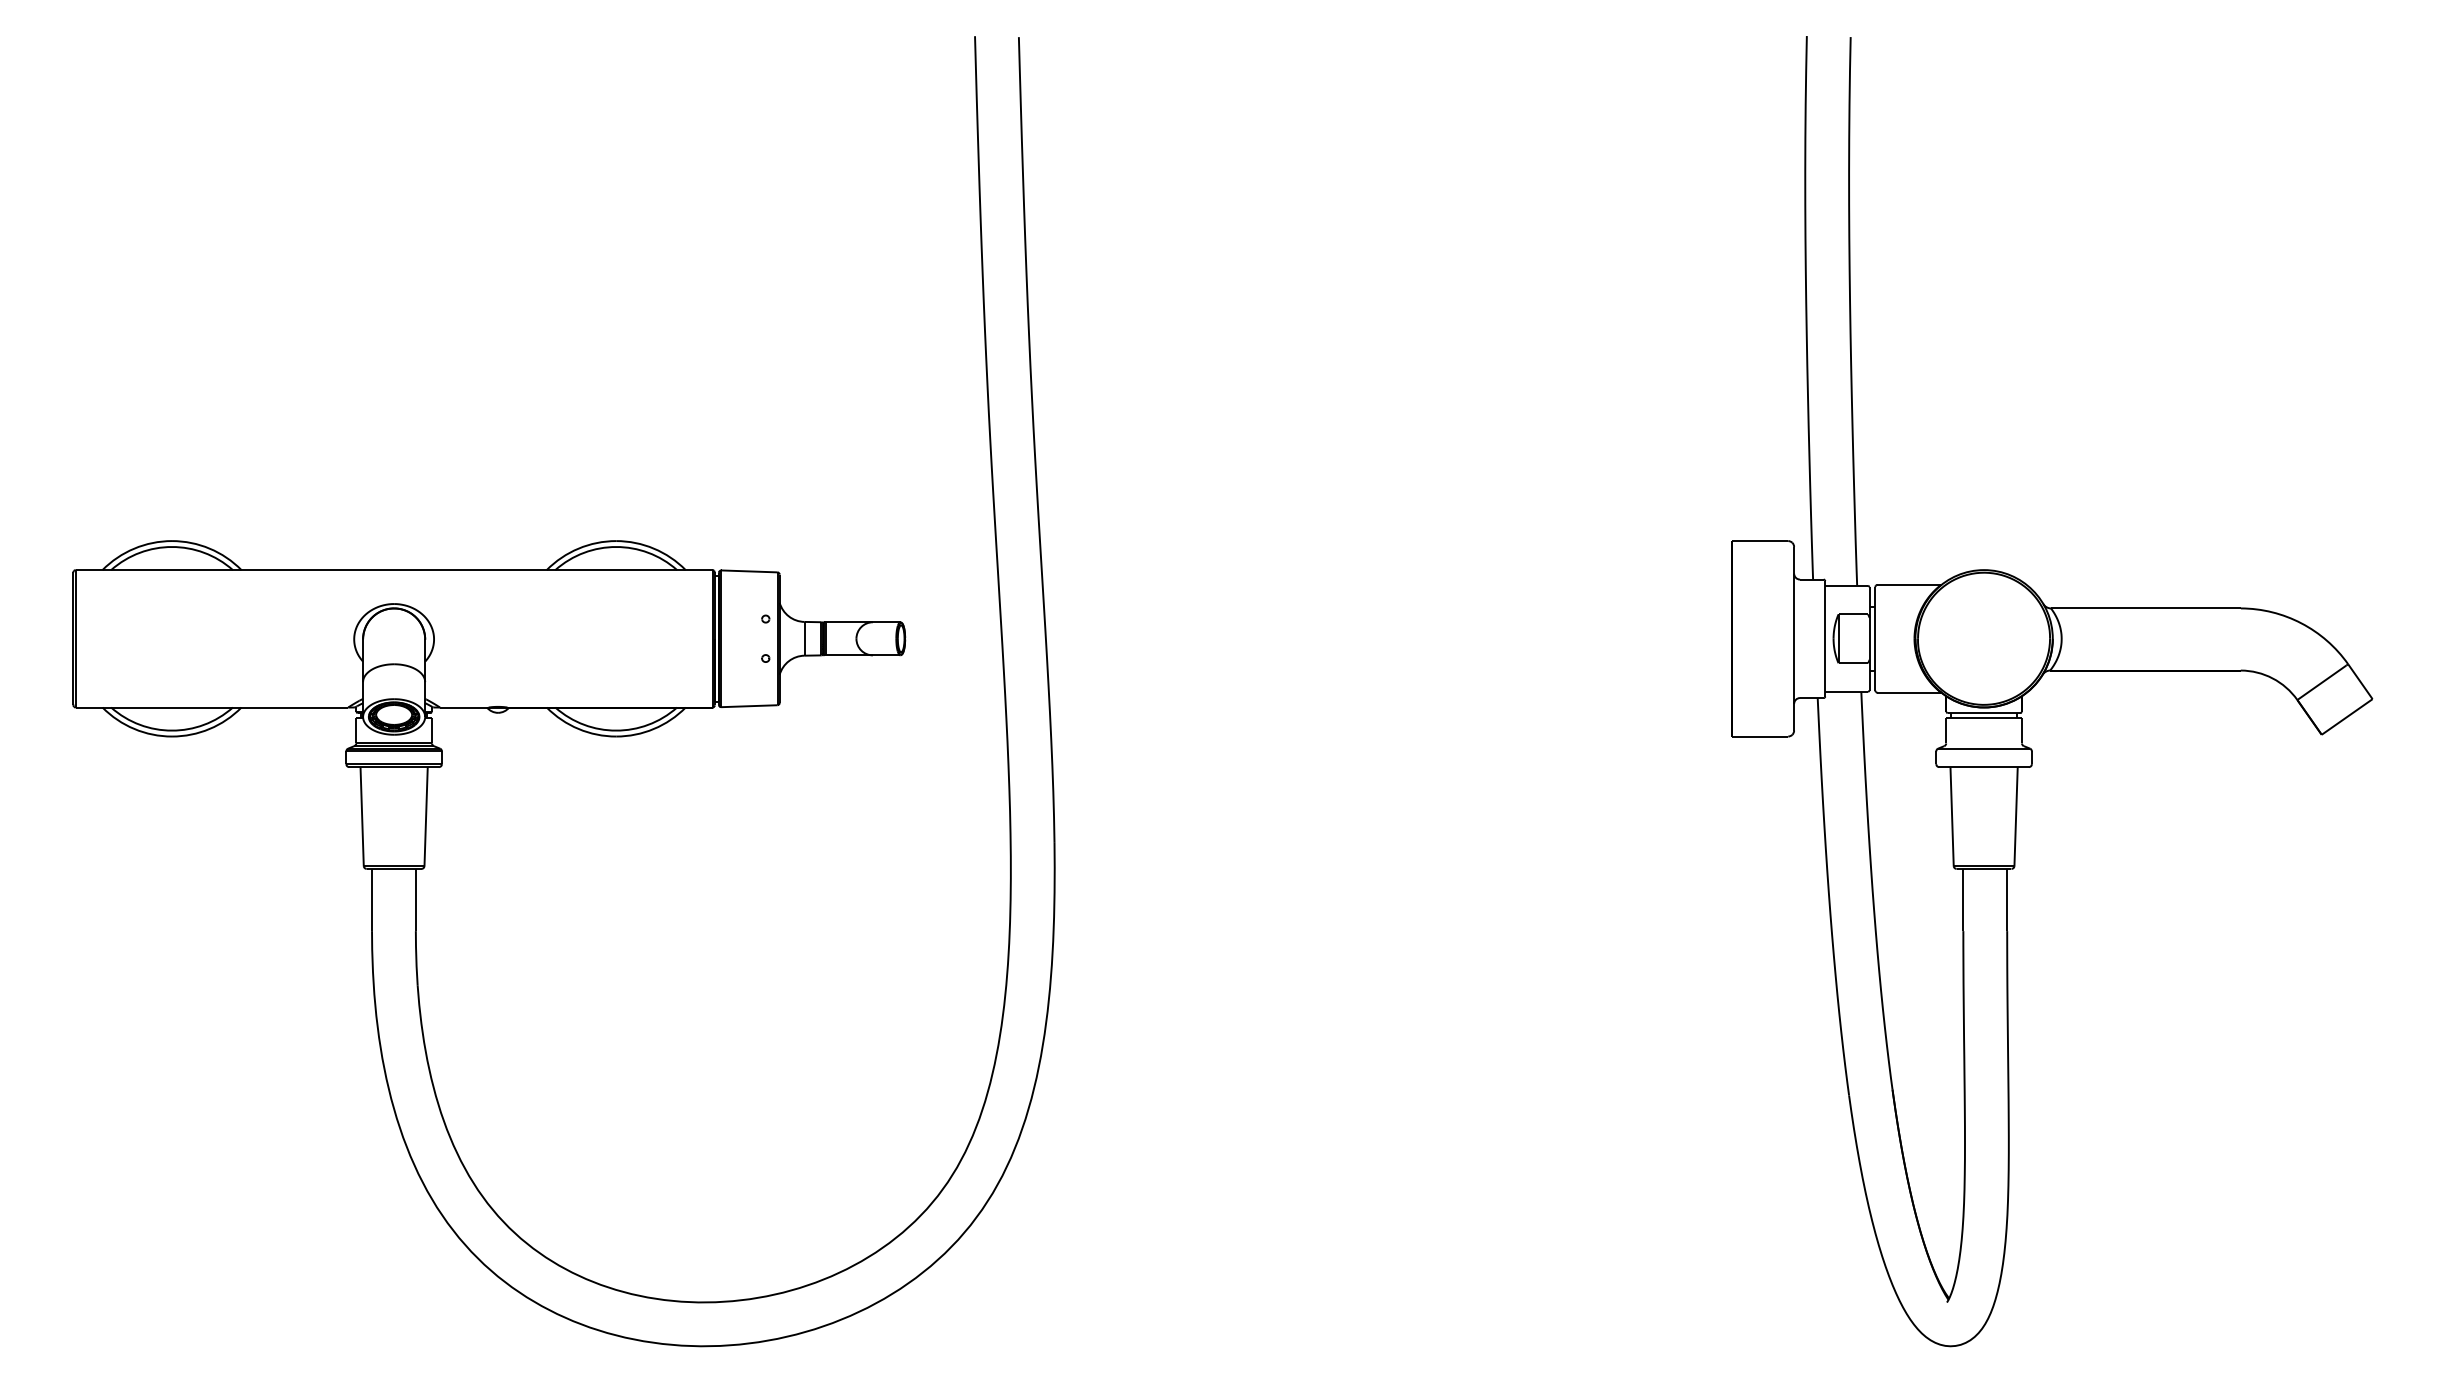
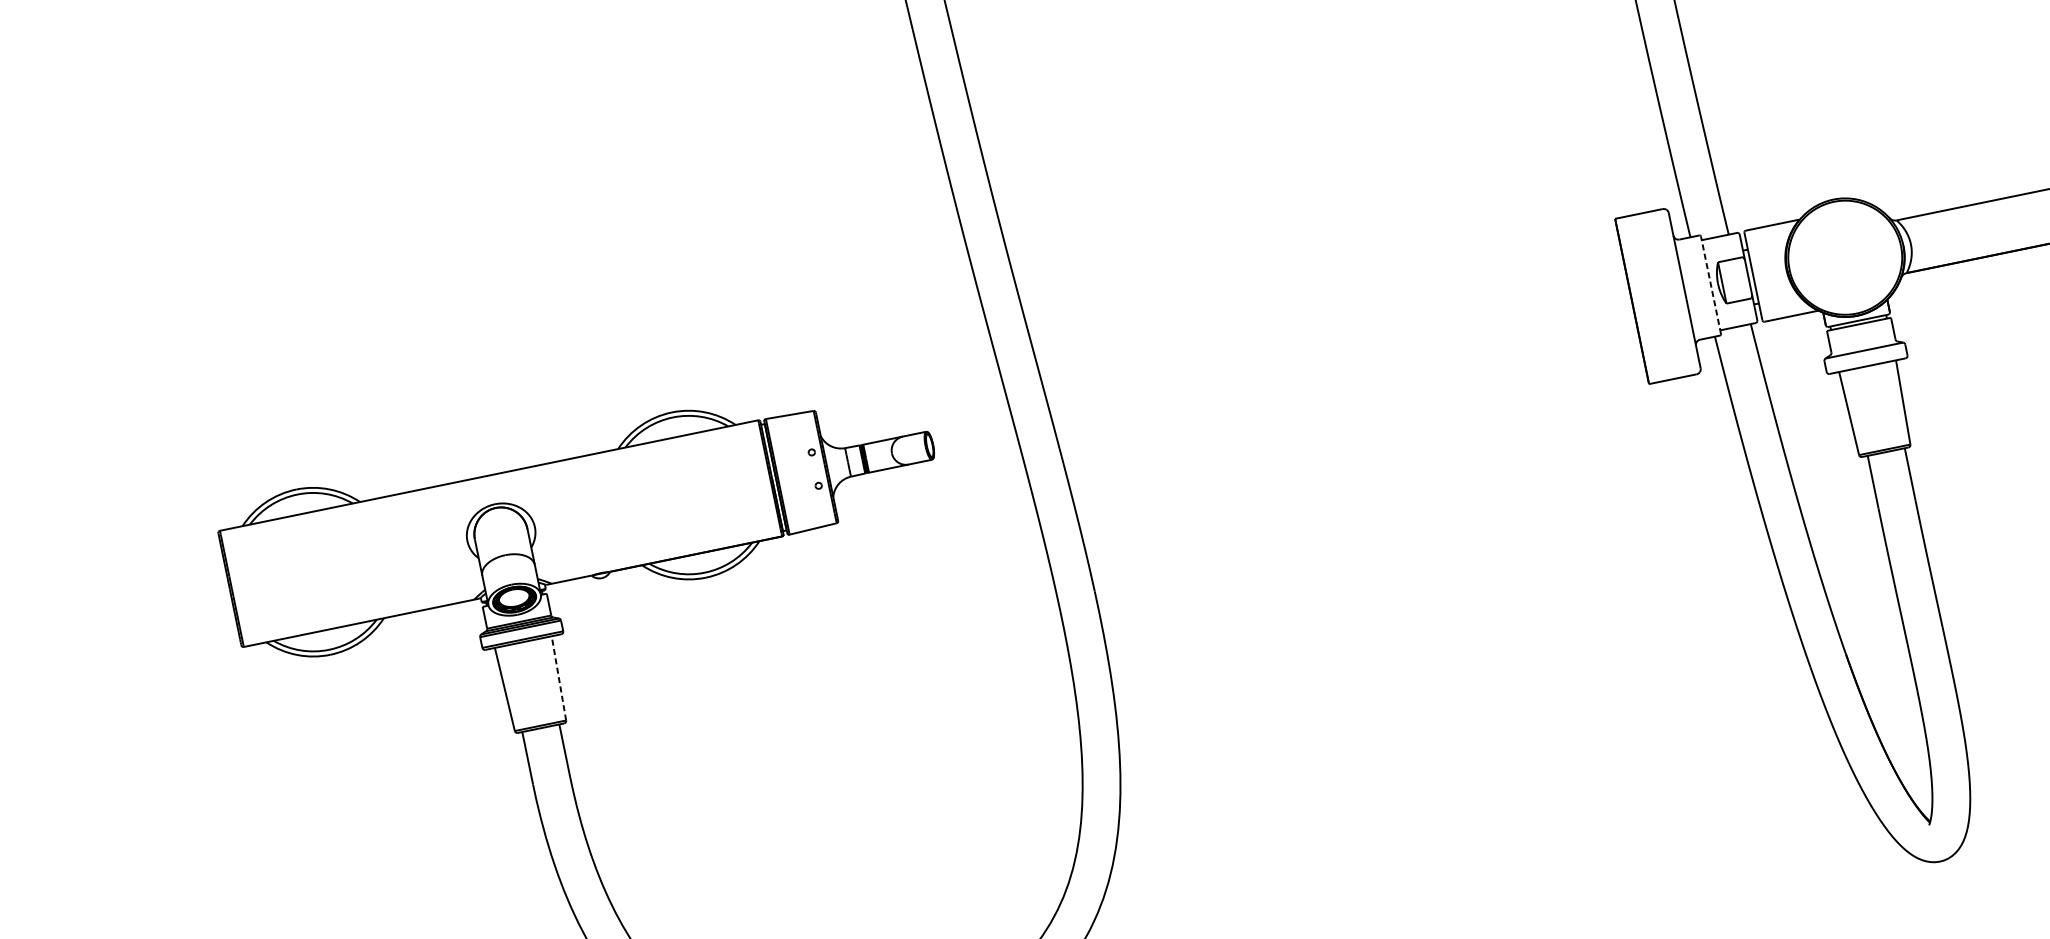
line: (1825, 638) -> (1711, 284), solid -> dashed
line: (426, 816) -> (559, 678), solid -> dashed

